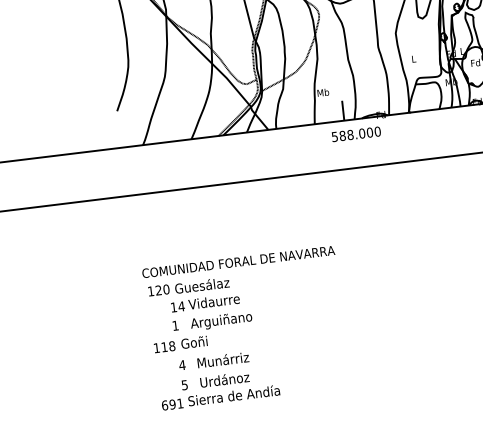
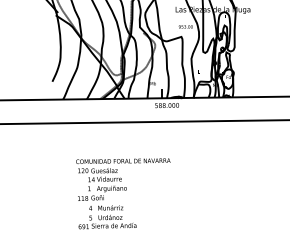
text: (246, 327) -> (123, 193), moved

